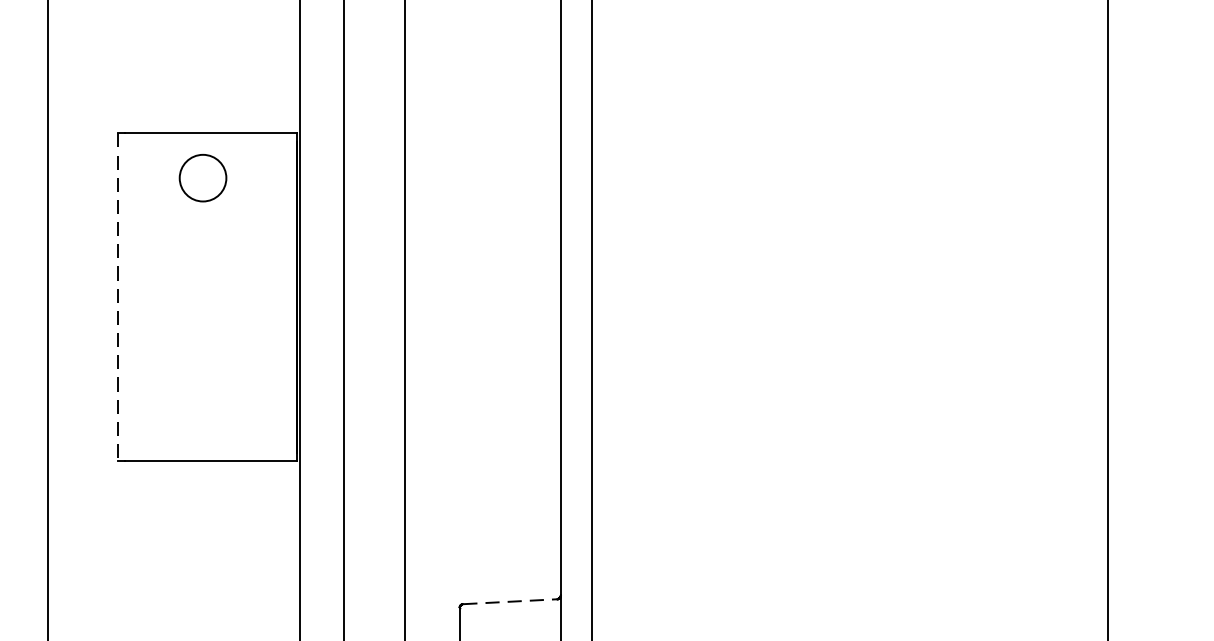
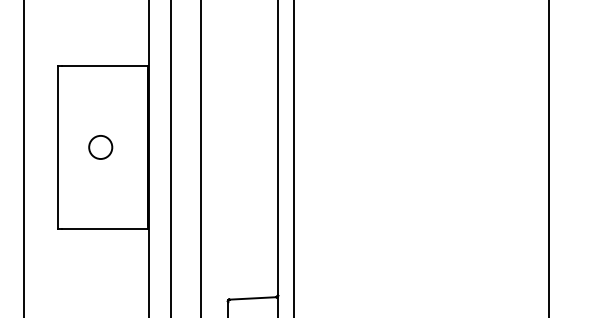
circle: (202, 178) -> (100, 147), moved
line: (117, 297) -> (58, 147), dashed -> solid
line: (511, 601) -> (253, 298), dashed -> solid

